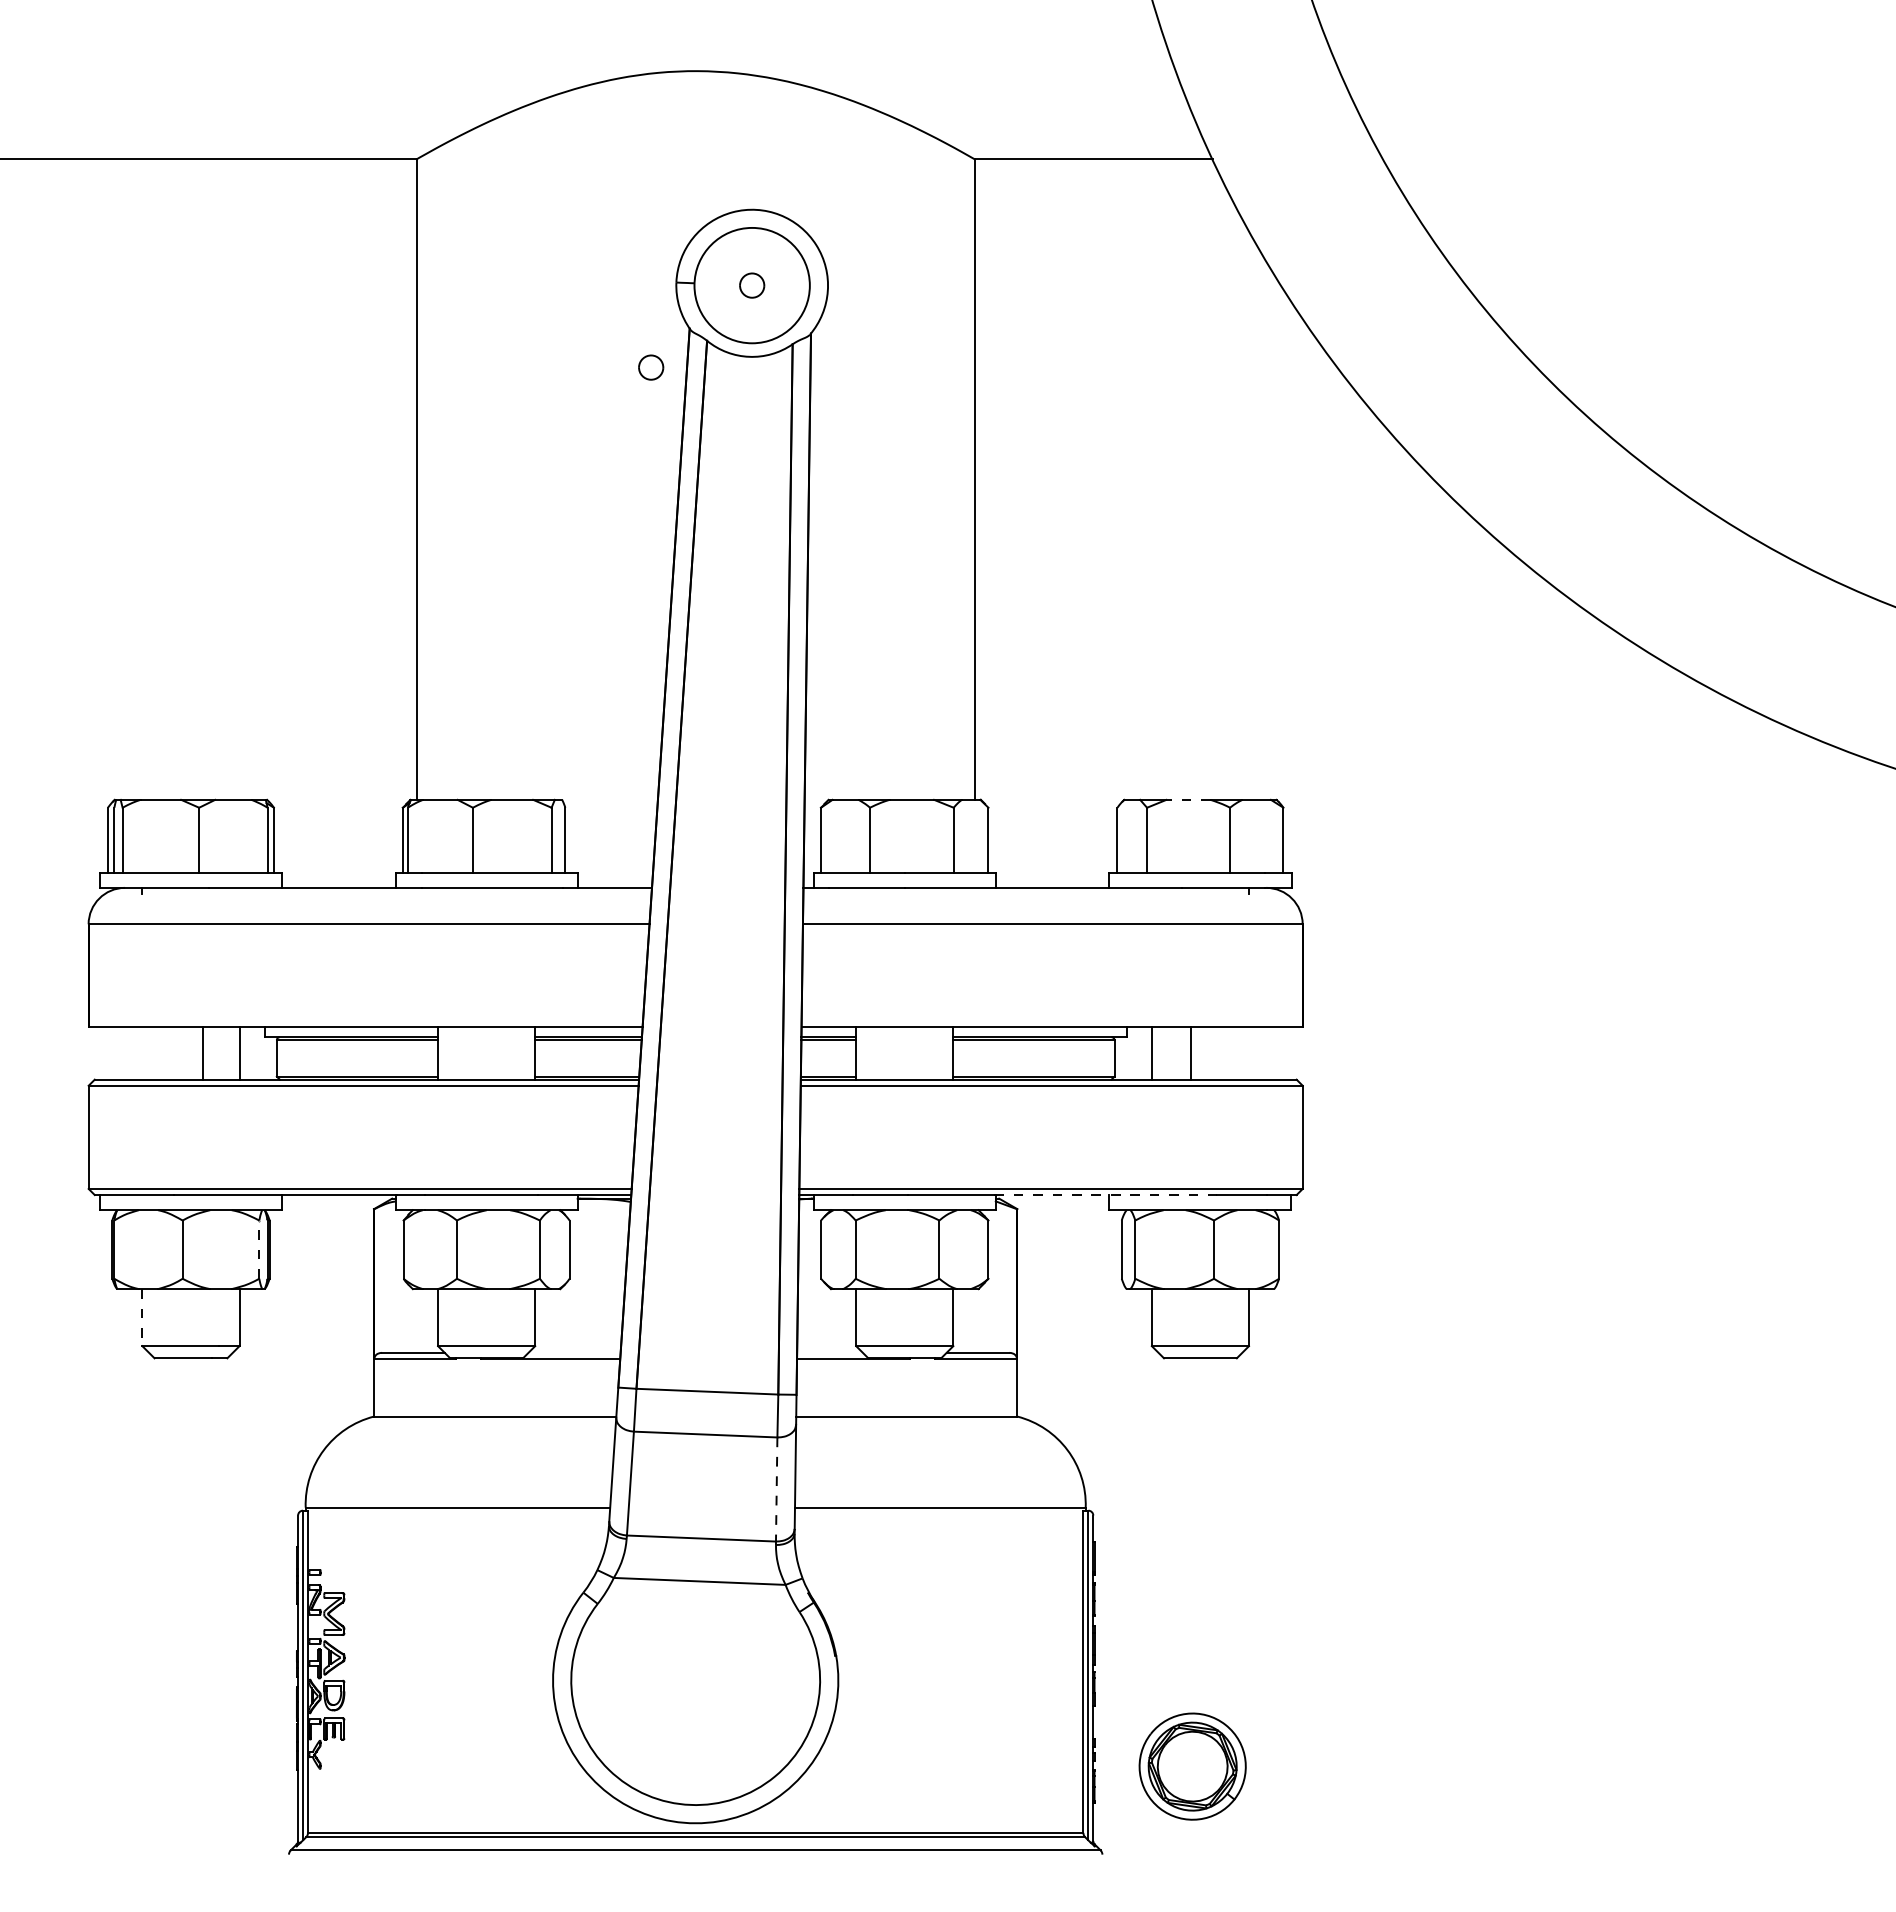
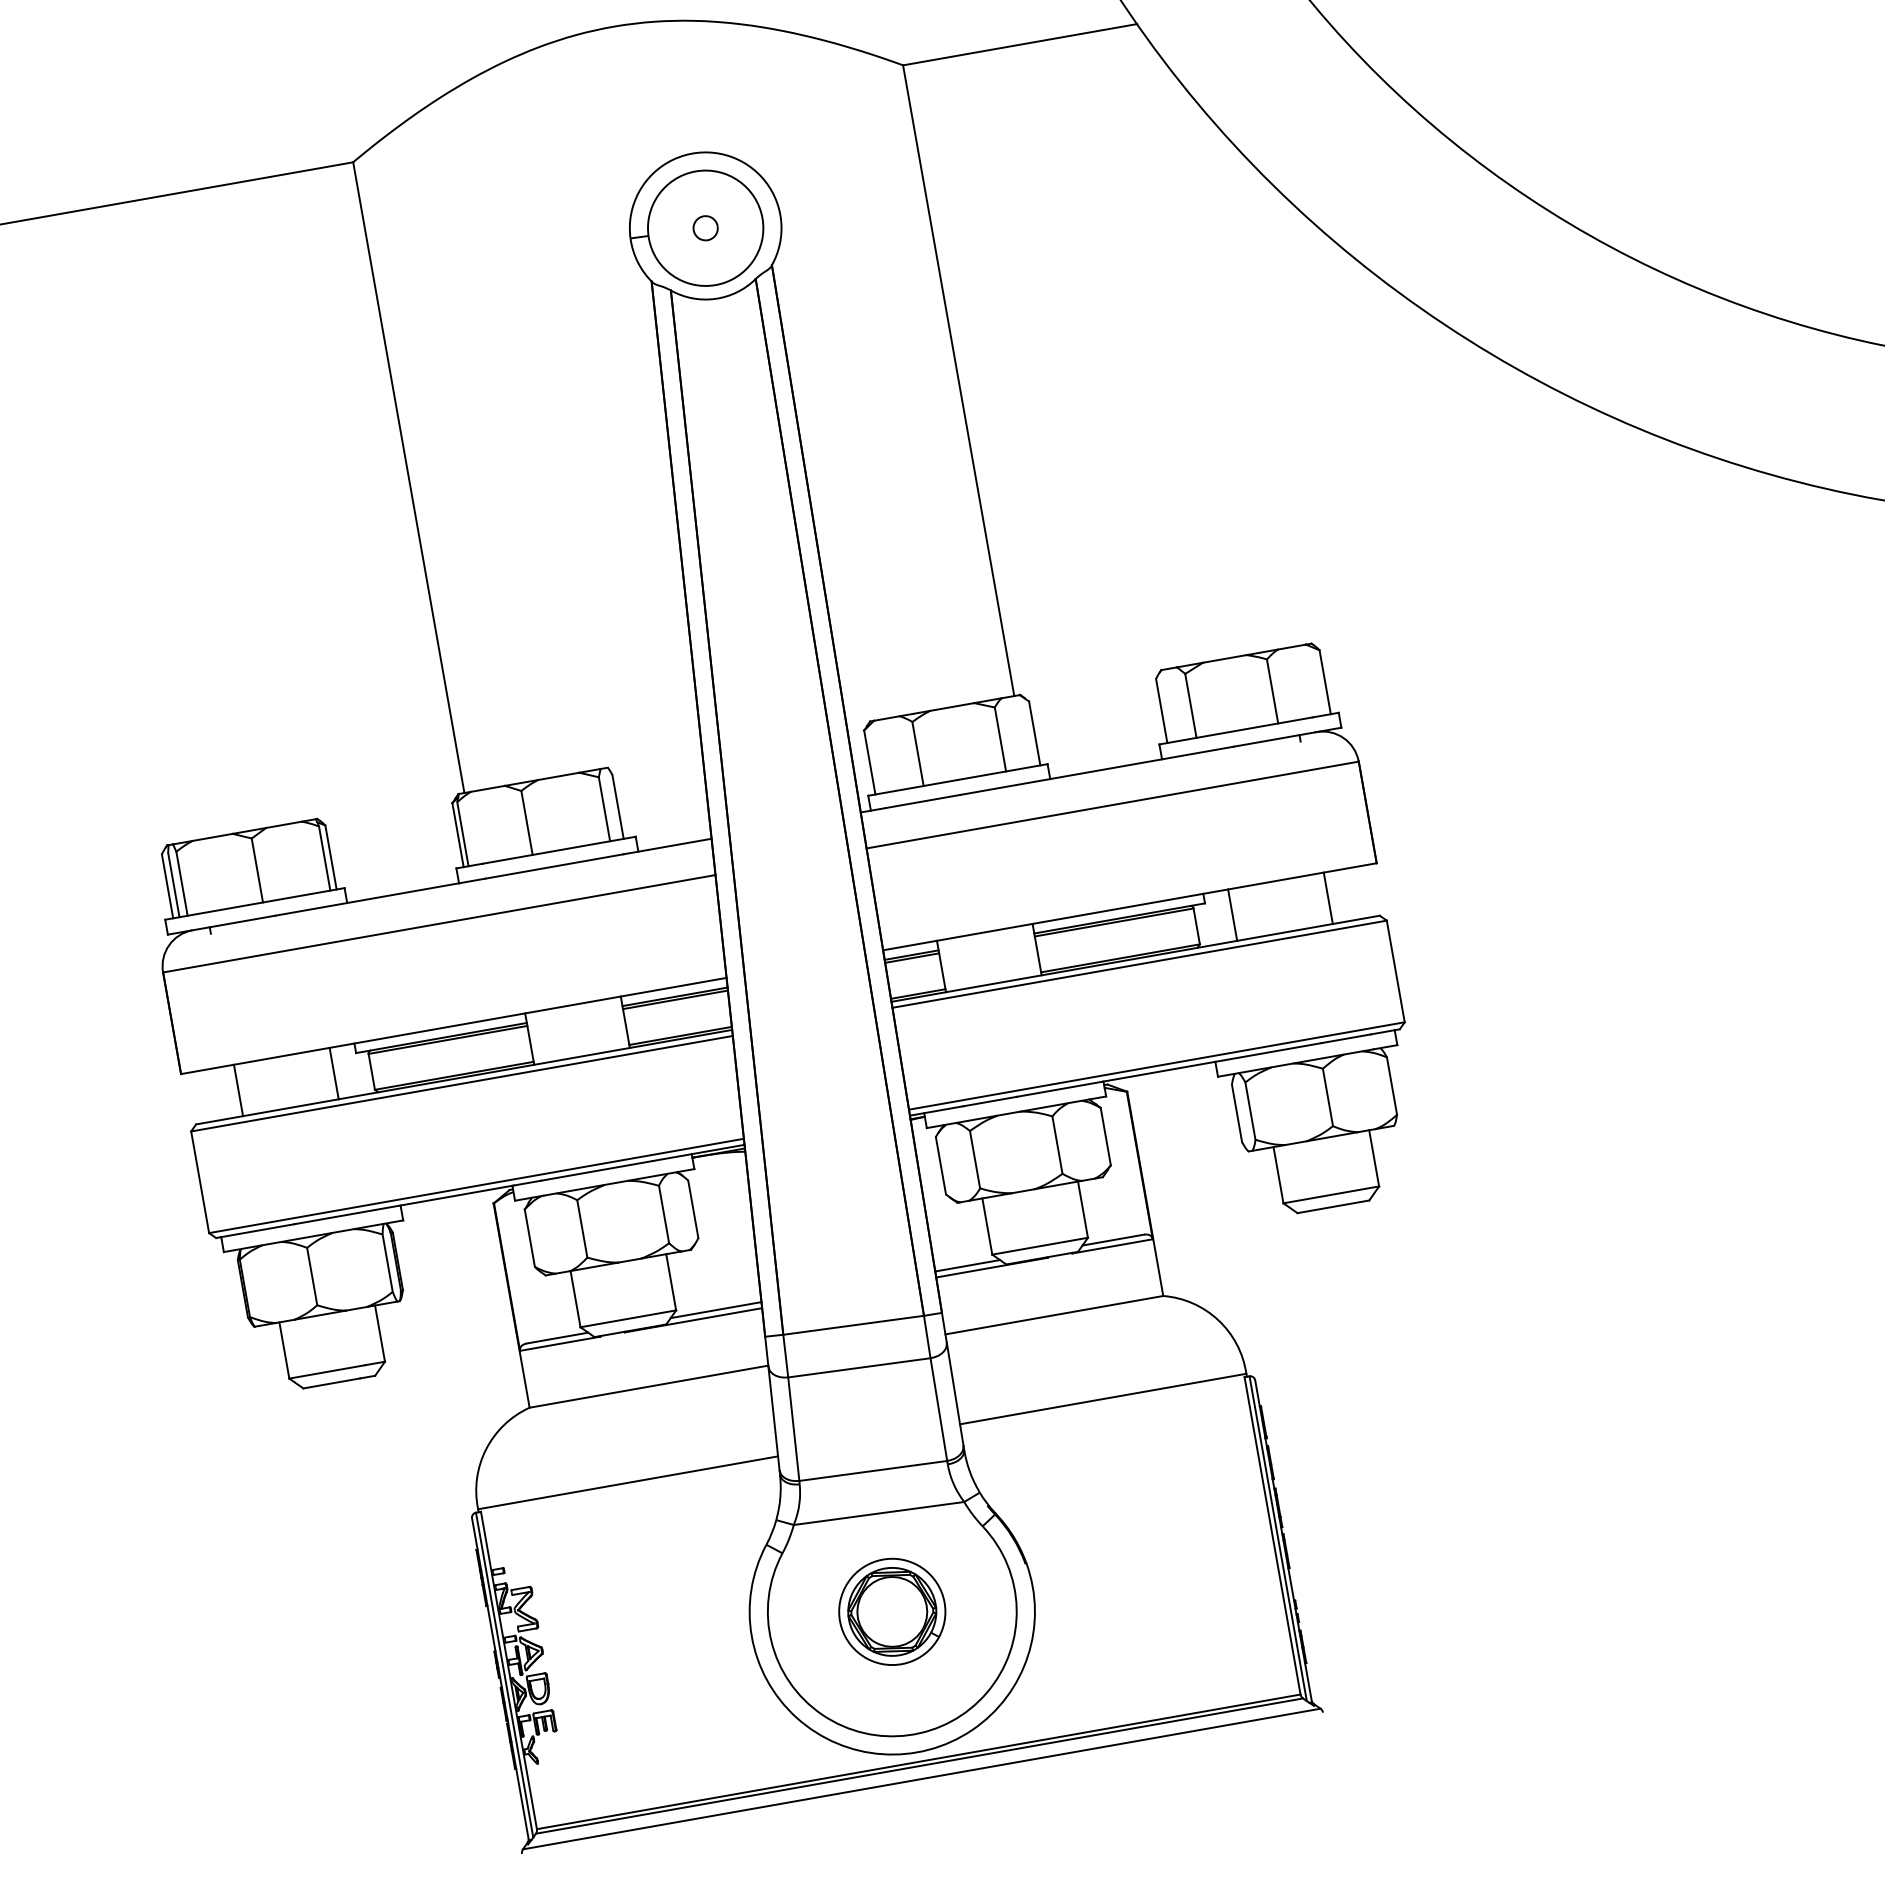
part: (651, 367) -> (620, 326), removed
line: (1188, 799) -> (1224, 658), dashed -> solid
line: (203, 1053) -> (238, 1090), moved
line: (1191, 1053) -> (1328, 898), moved
line: (1106, 1195) -> (1212, 1062), dashed -> solid
line: (259, 1249) -> (387, 1263), dashed -> solid
line: (142, 1317) -> (284, 1350), dashed -> solid
line: (574, 1352) -> (715, 1309), added
line: (829, 1352) -> (967, 1265), added
line: (776, 1490) -> (938, 1410), dashed -> solid
part: (1192, 1766) -> (892, 1611), moved

